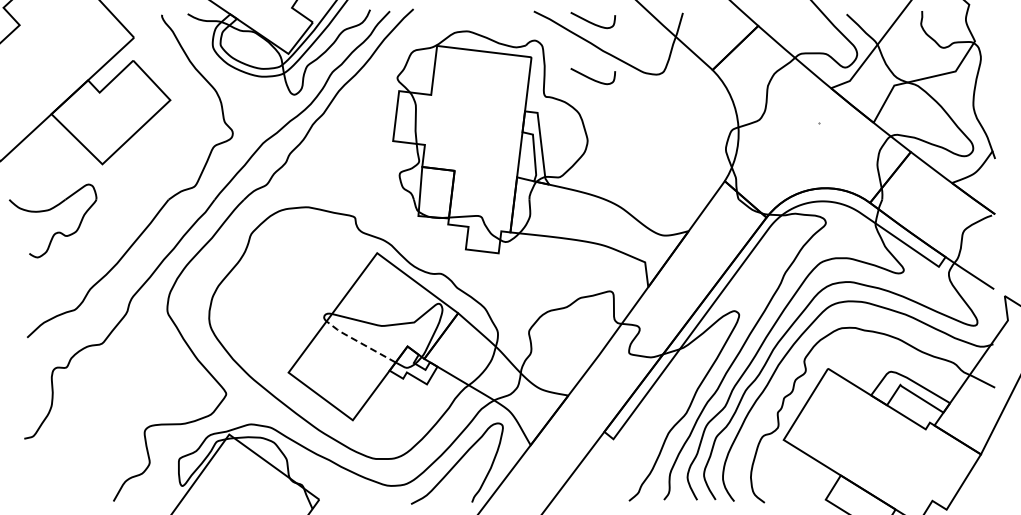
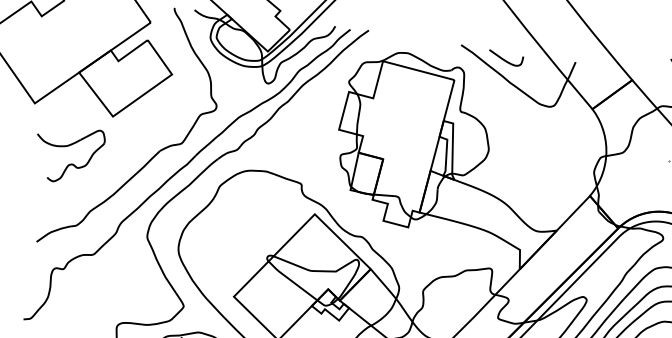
curve: (592, 78) -> (499, 102), removed
line: (359, 342) -> (291, 281), dashed -> solid

